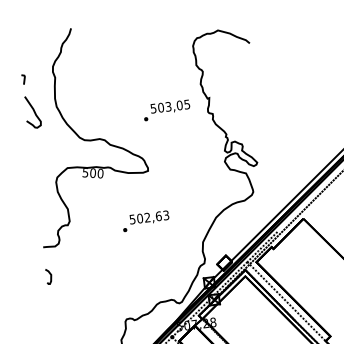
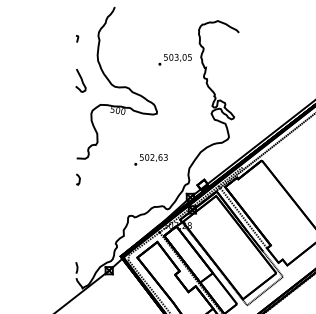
curve: (32, 110) -> (80, 79), moved
text: (165, 110) -> (174, 59), moved
text: (145, 220) -> (150, 159), moved

